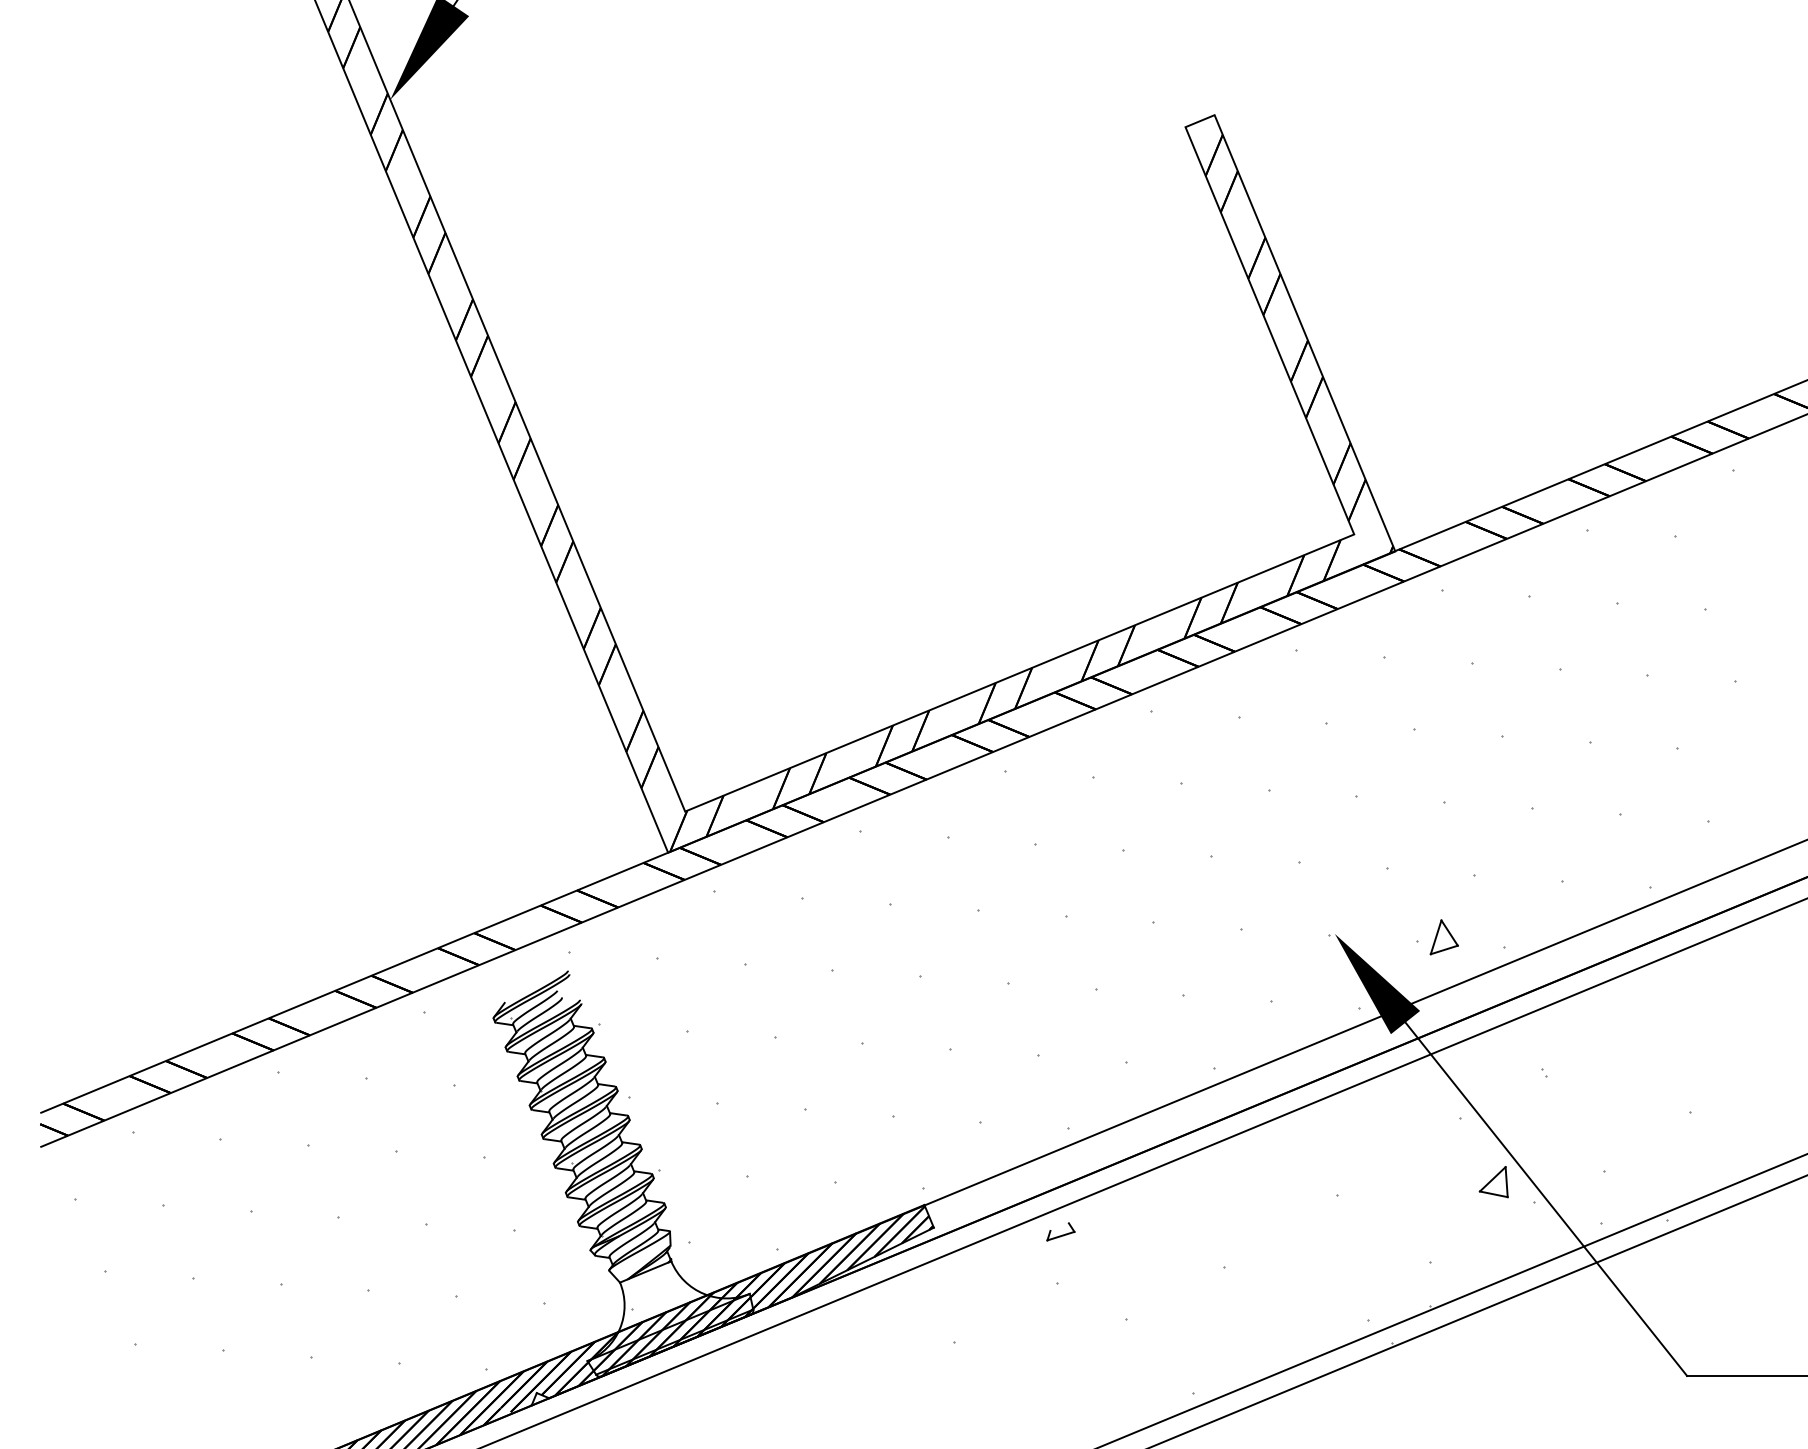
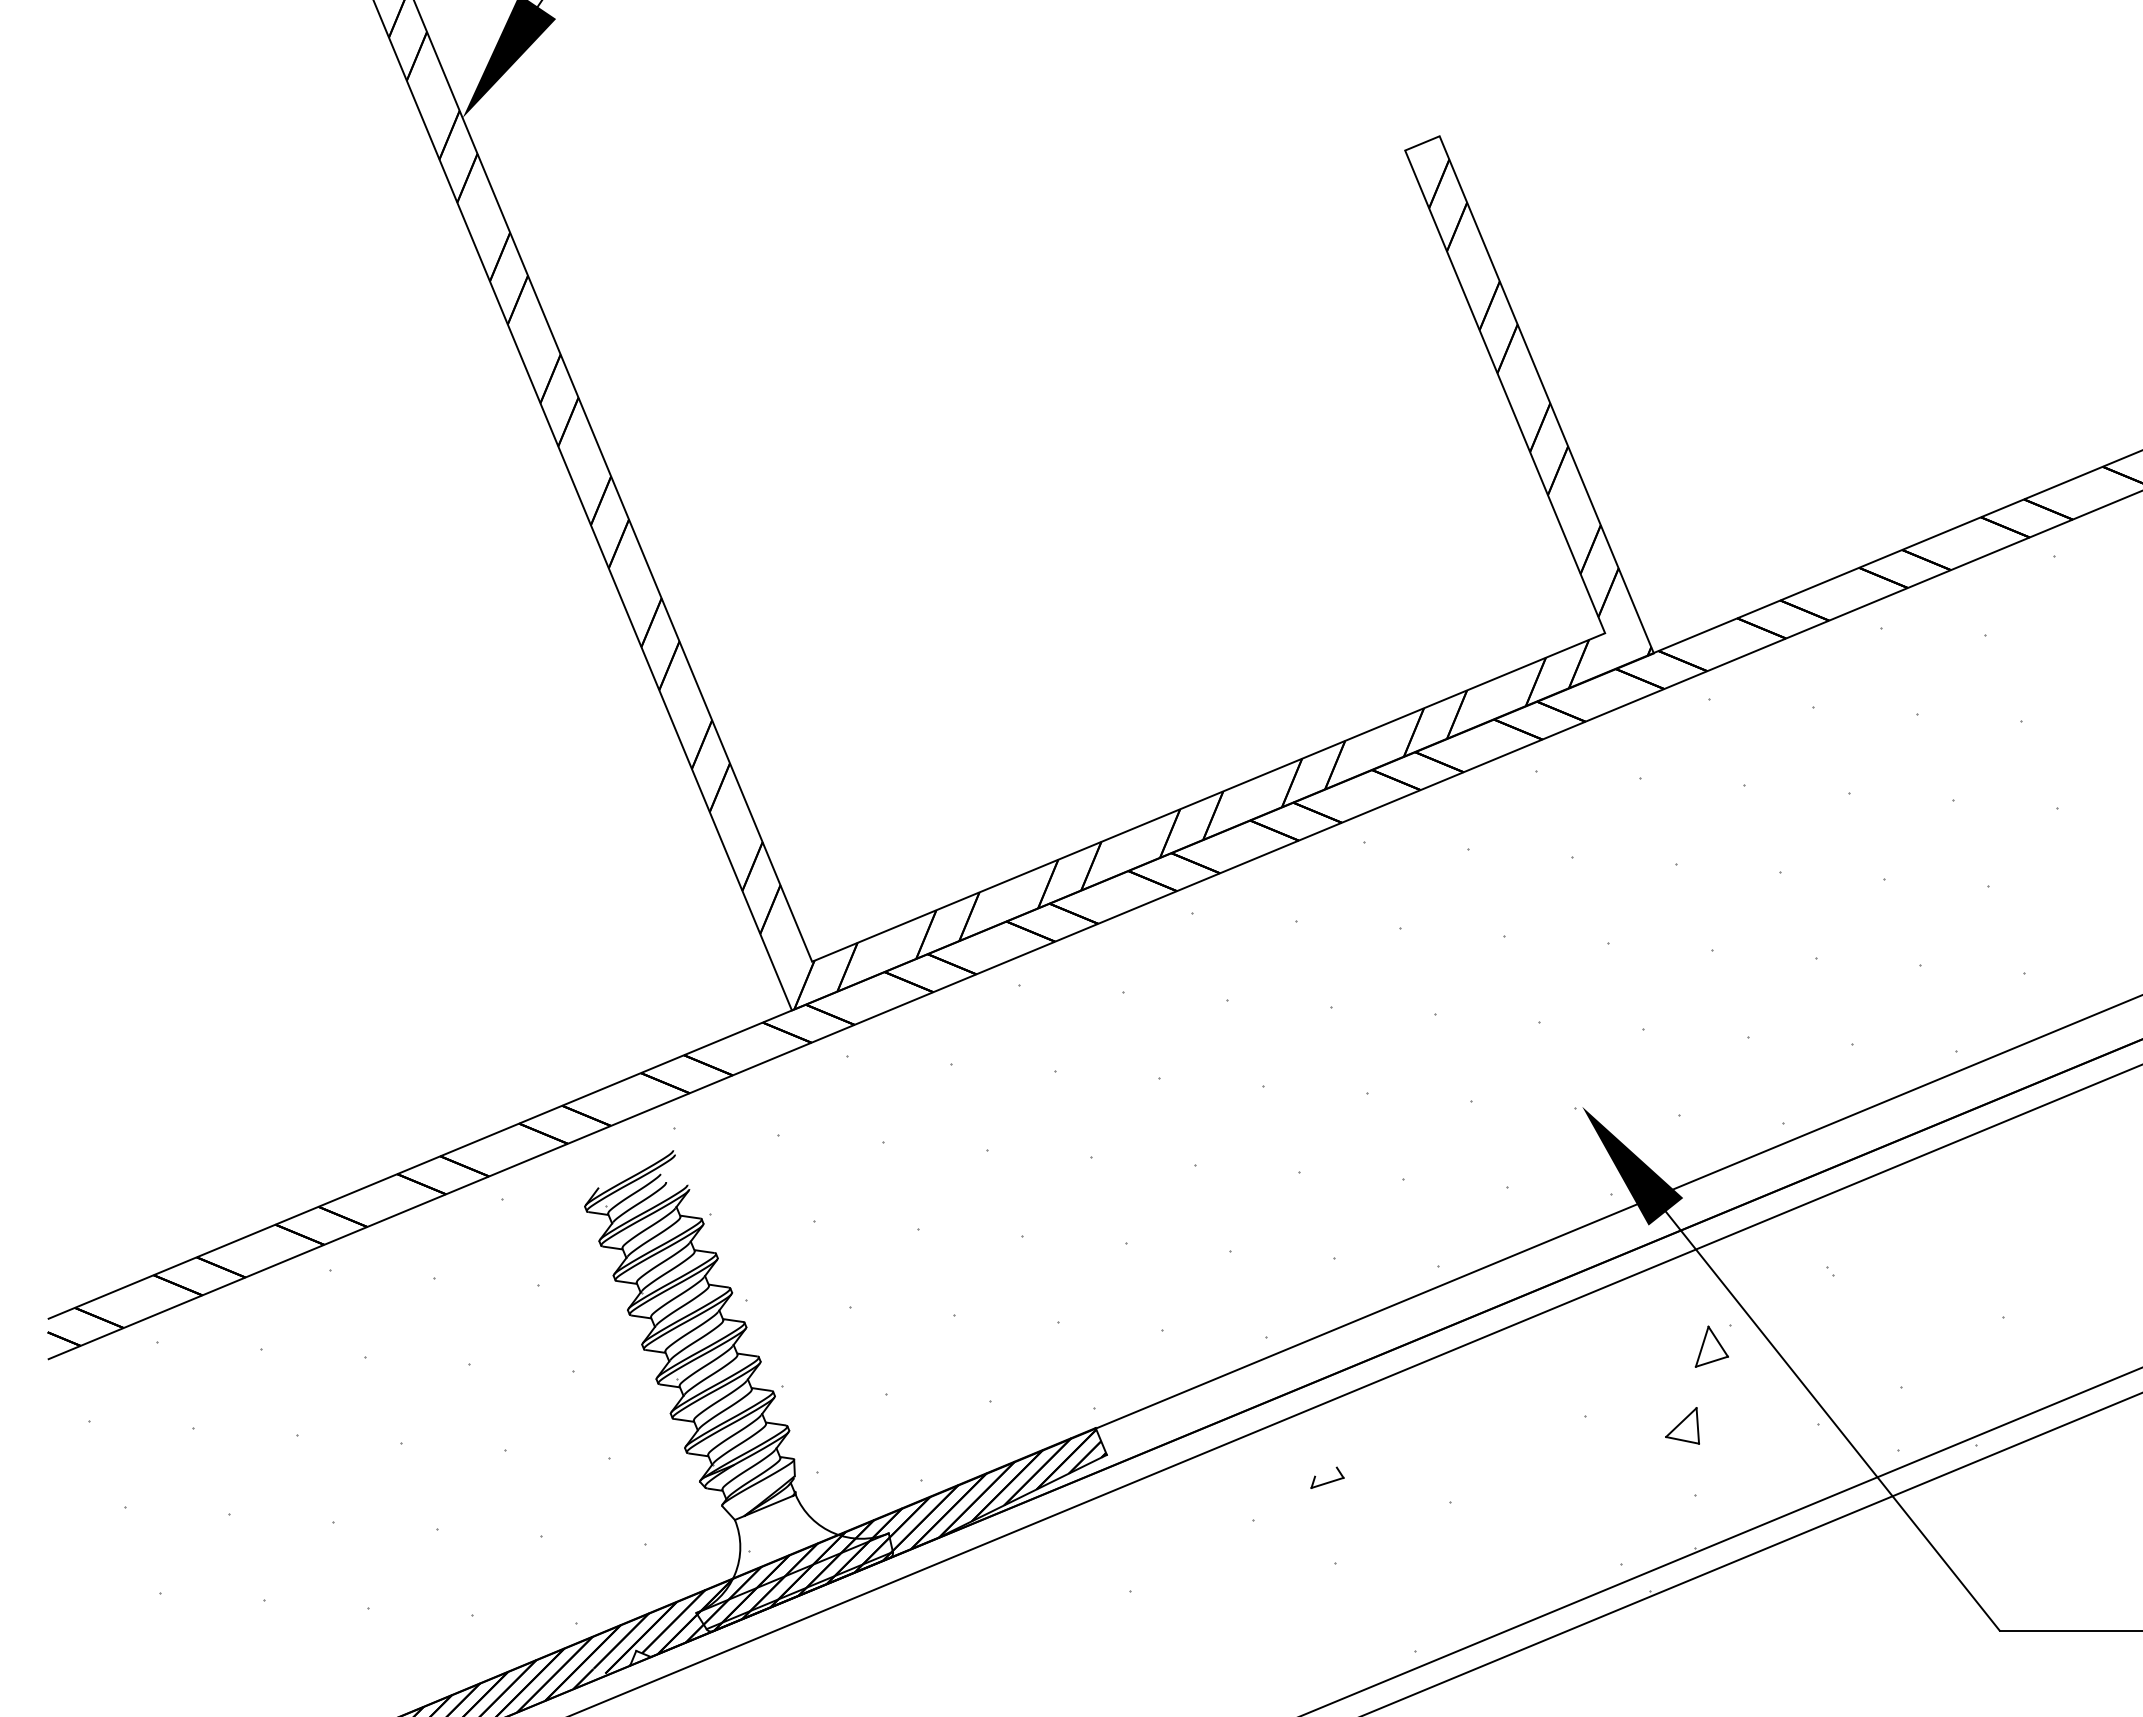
part: (1443, 937) -> (1711, 1346), moved
part: (1493, 1181) -> (1682, 1425), moved
part: (1060, 1231) -> (1327, 1477), moved

